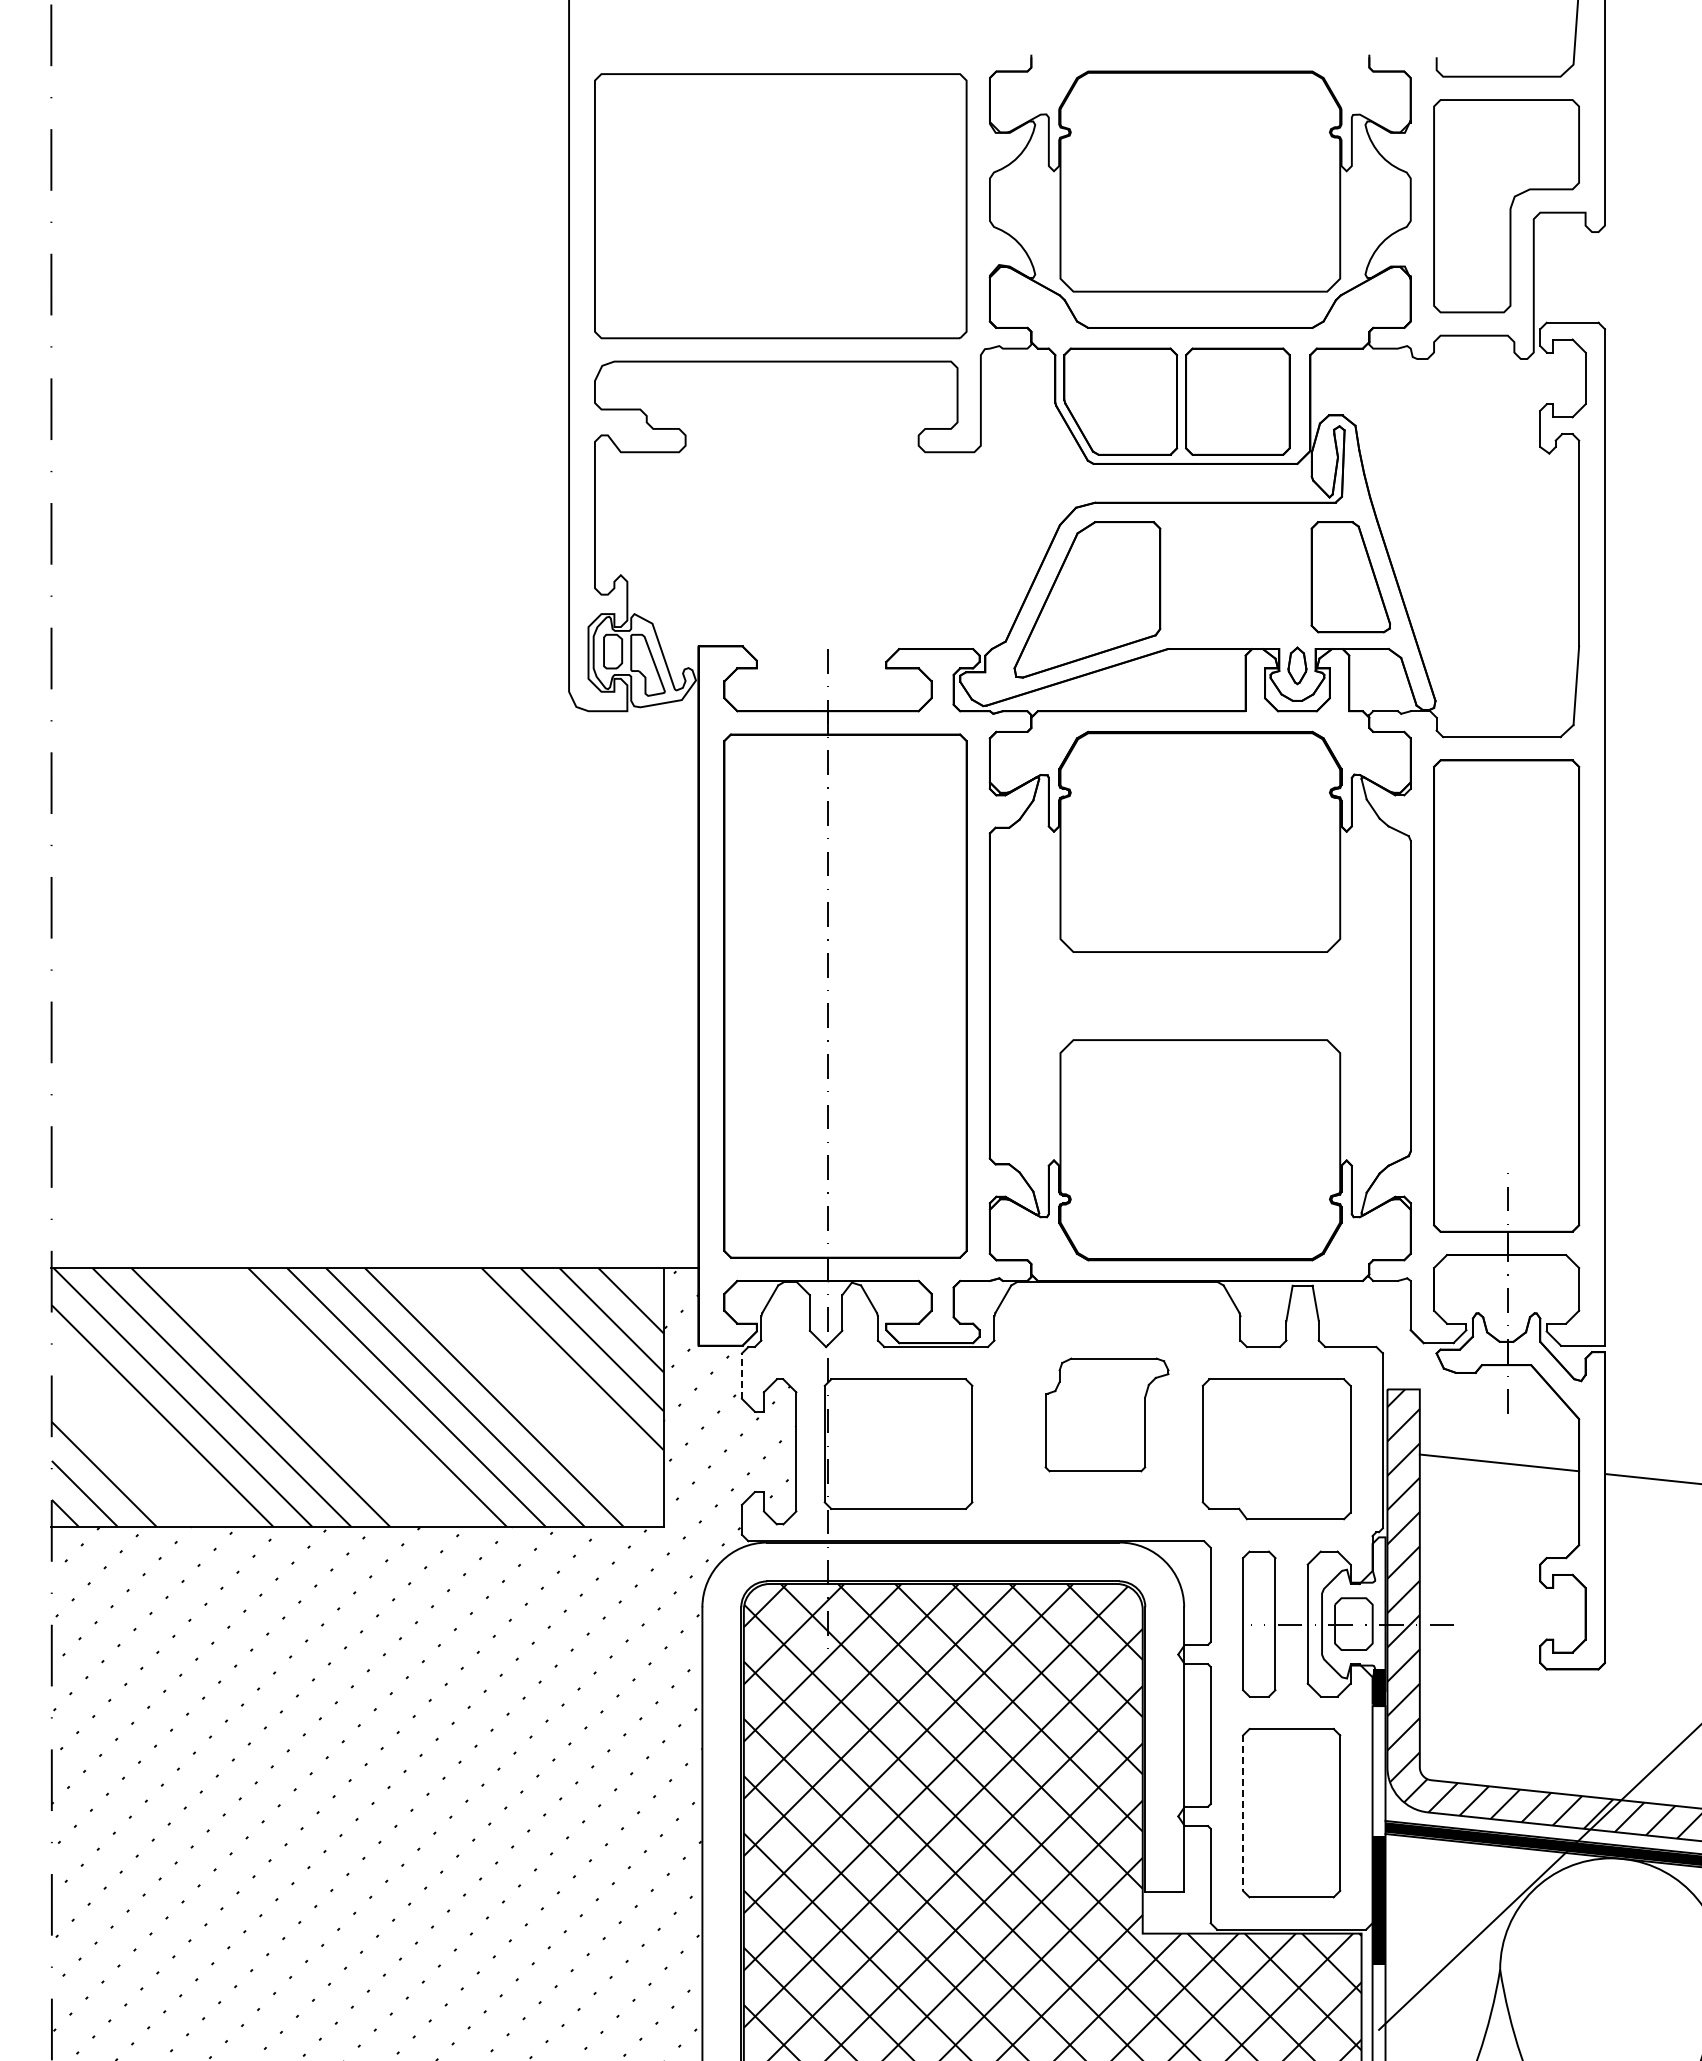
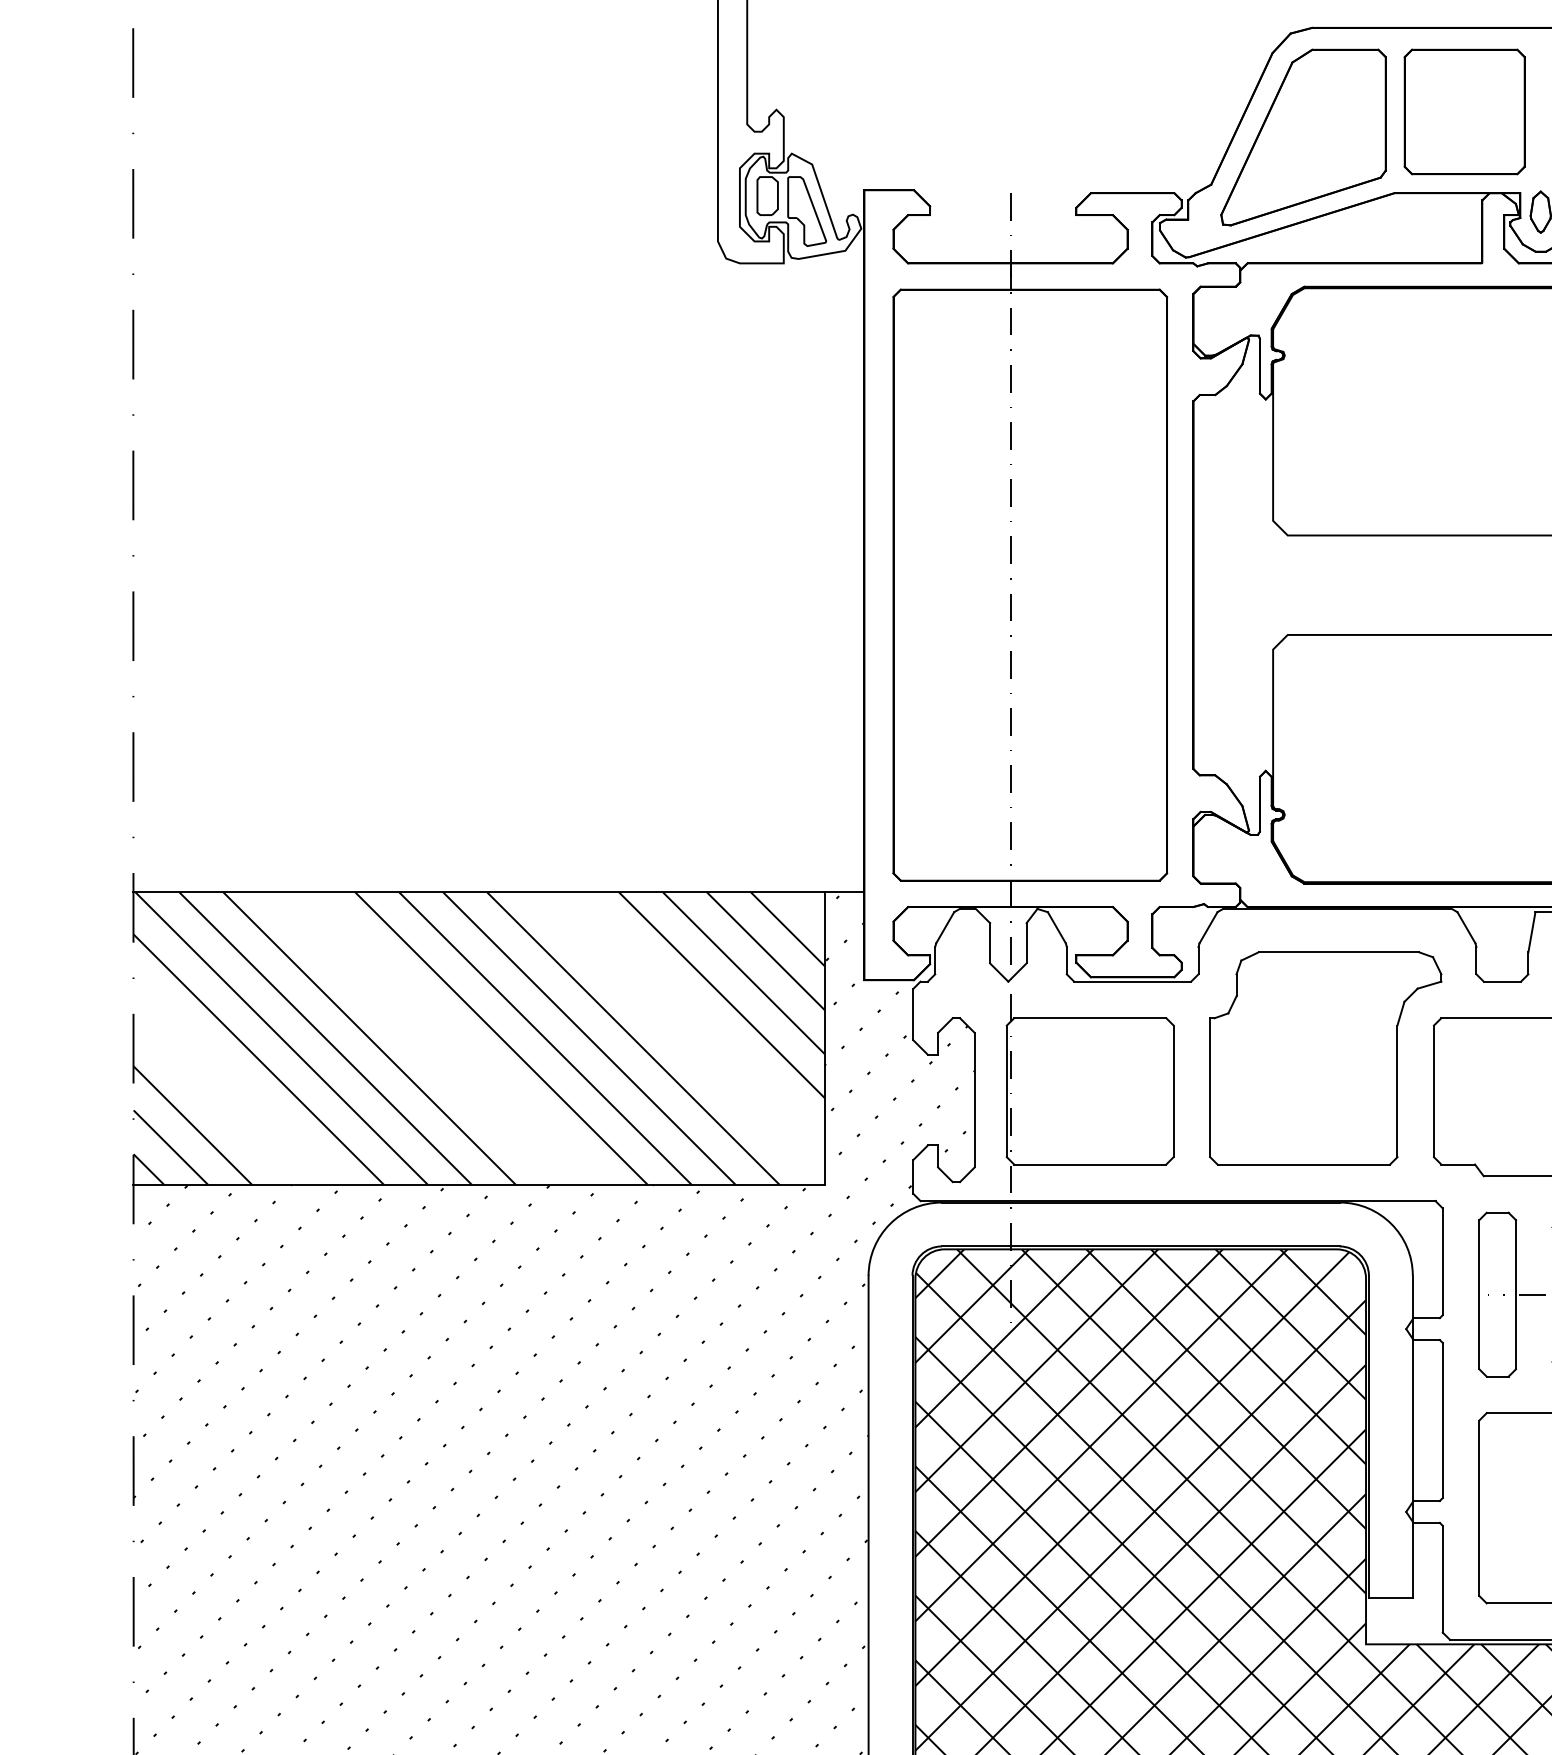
part: (1230, 577) -> (1465, 112), added
line: (741, 1376) -> (912, 1014), dashed -> solid
part: (1106, 1414) -> (1325, 1057), size x1.67
line: (1243, 1813) -> (1479, 1508), dashed -> solid

